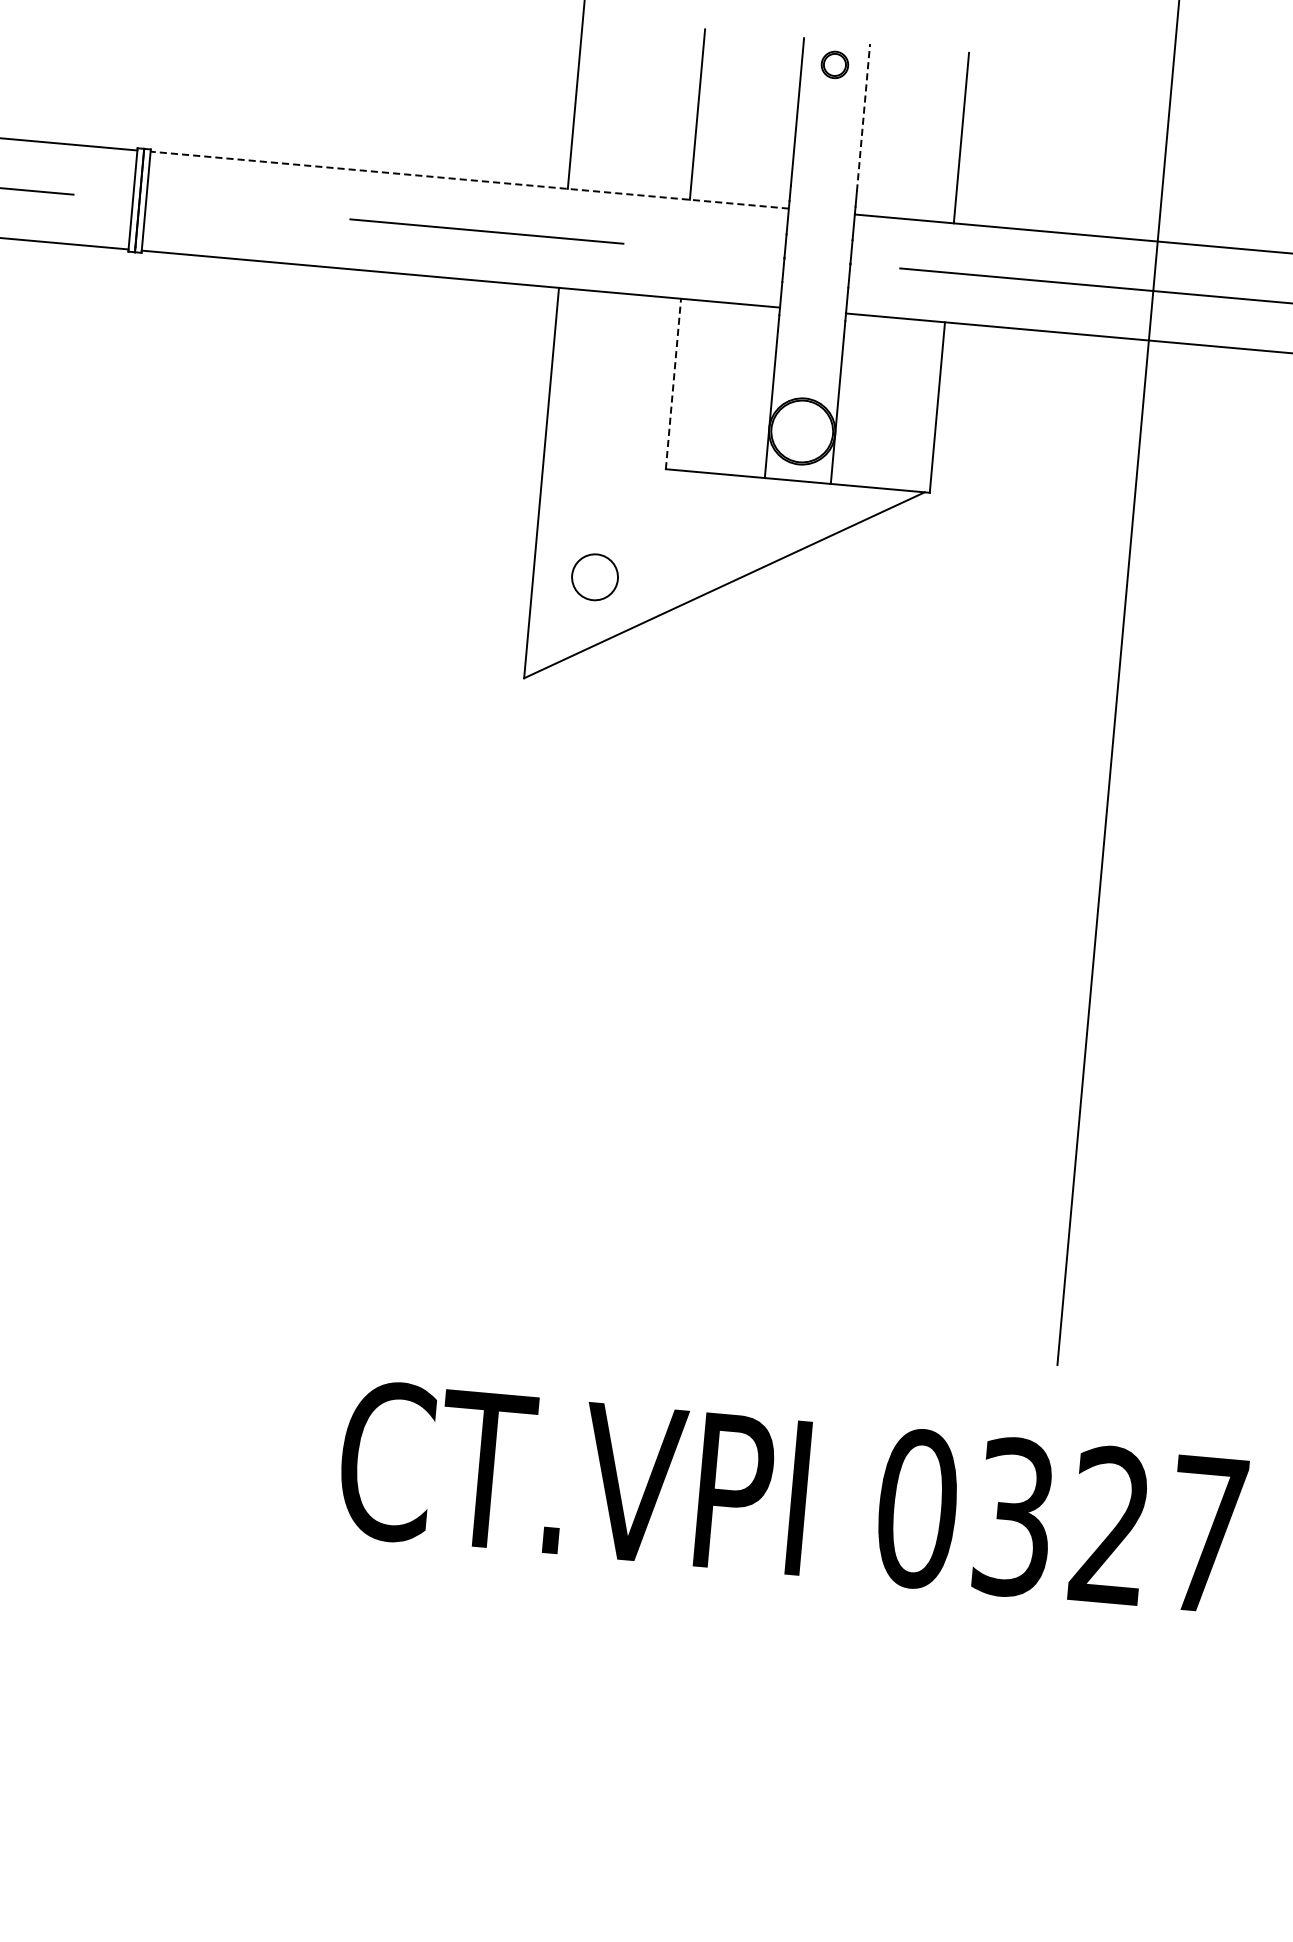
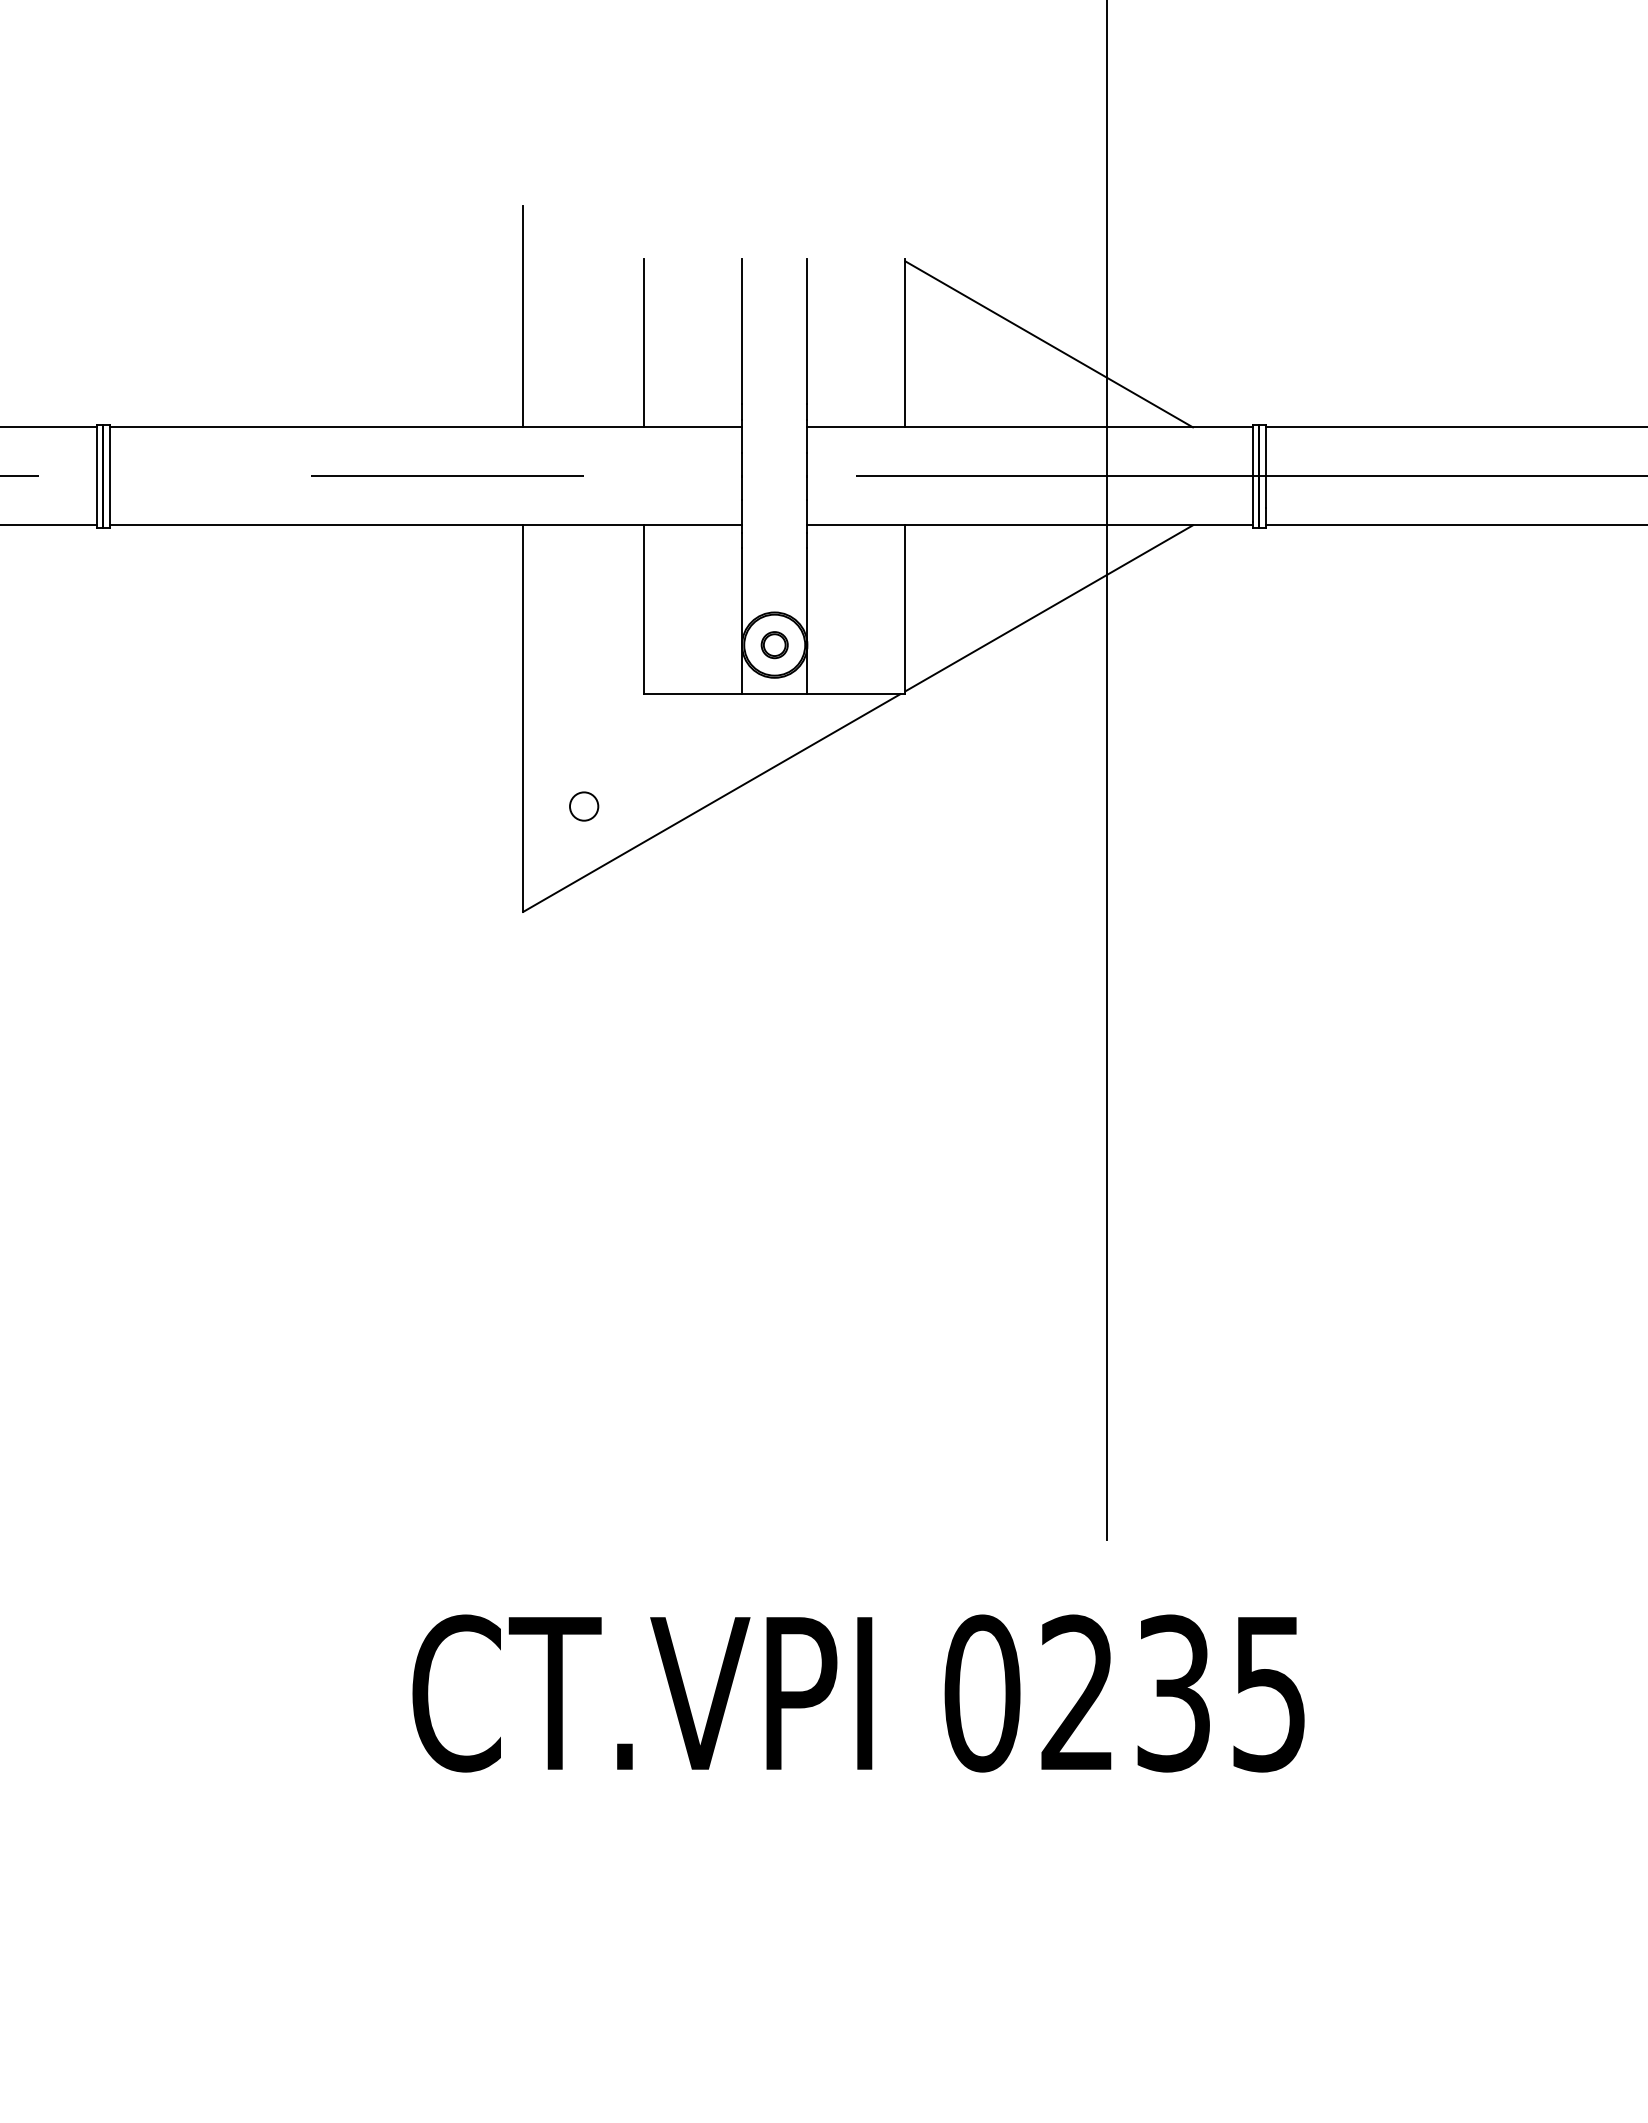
part: (834, 65) -> (774, 645), moved
line: (863, 117) -> (807, 331), dashed -> solid
line: (1105, 152) -> (1048, 344), added
line: (469, 180) -> (425, 427), dashed -> solid
line: (673, 383) -> (644, 609), dashed -> solid
line: (1081, 419) -> (1048, 608), added
circle: (595, 577) -> (584, 806), size x0.62
text: (1109, 1525) -> (1172, 1693), 0327 -> 0235

